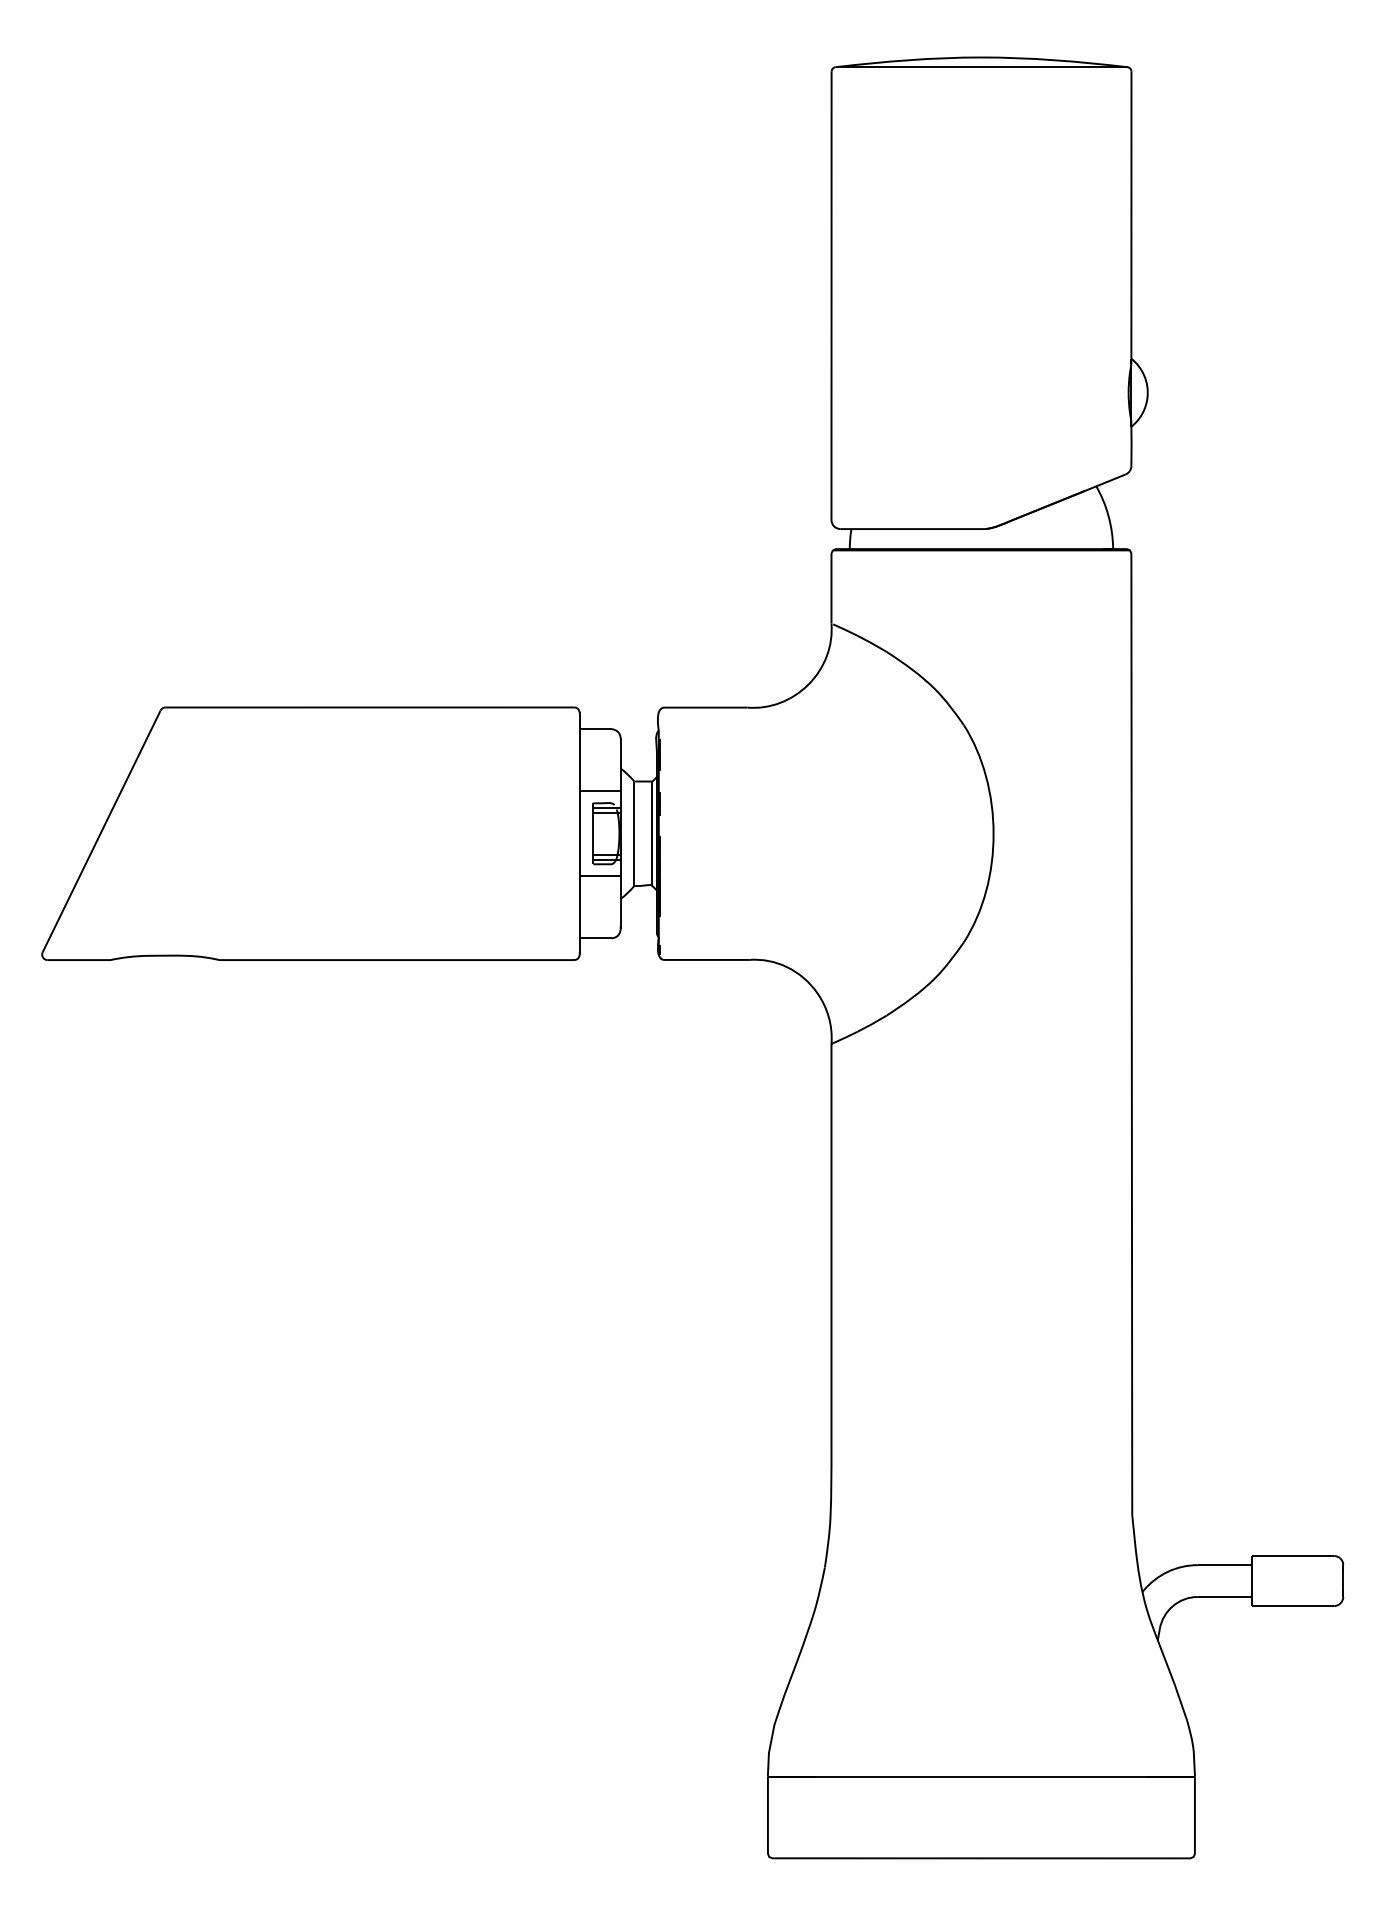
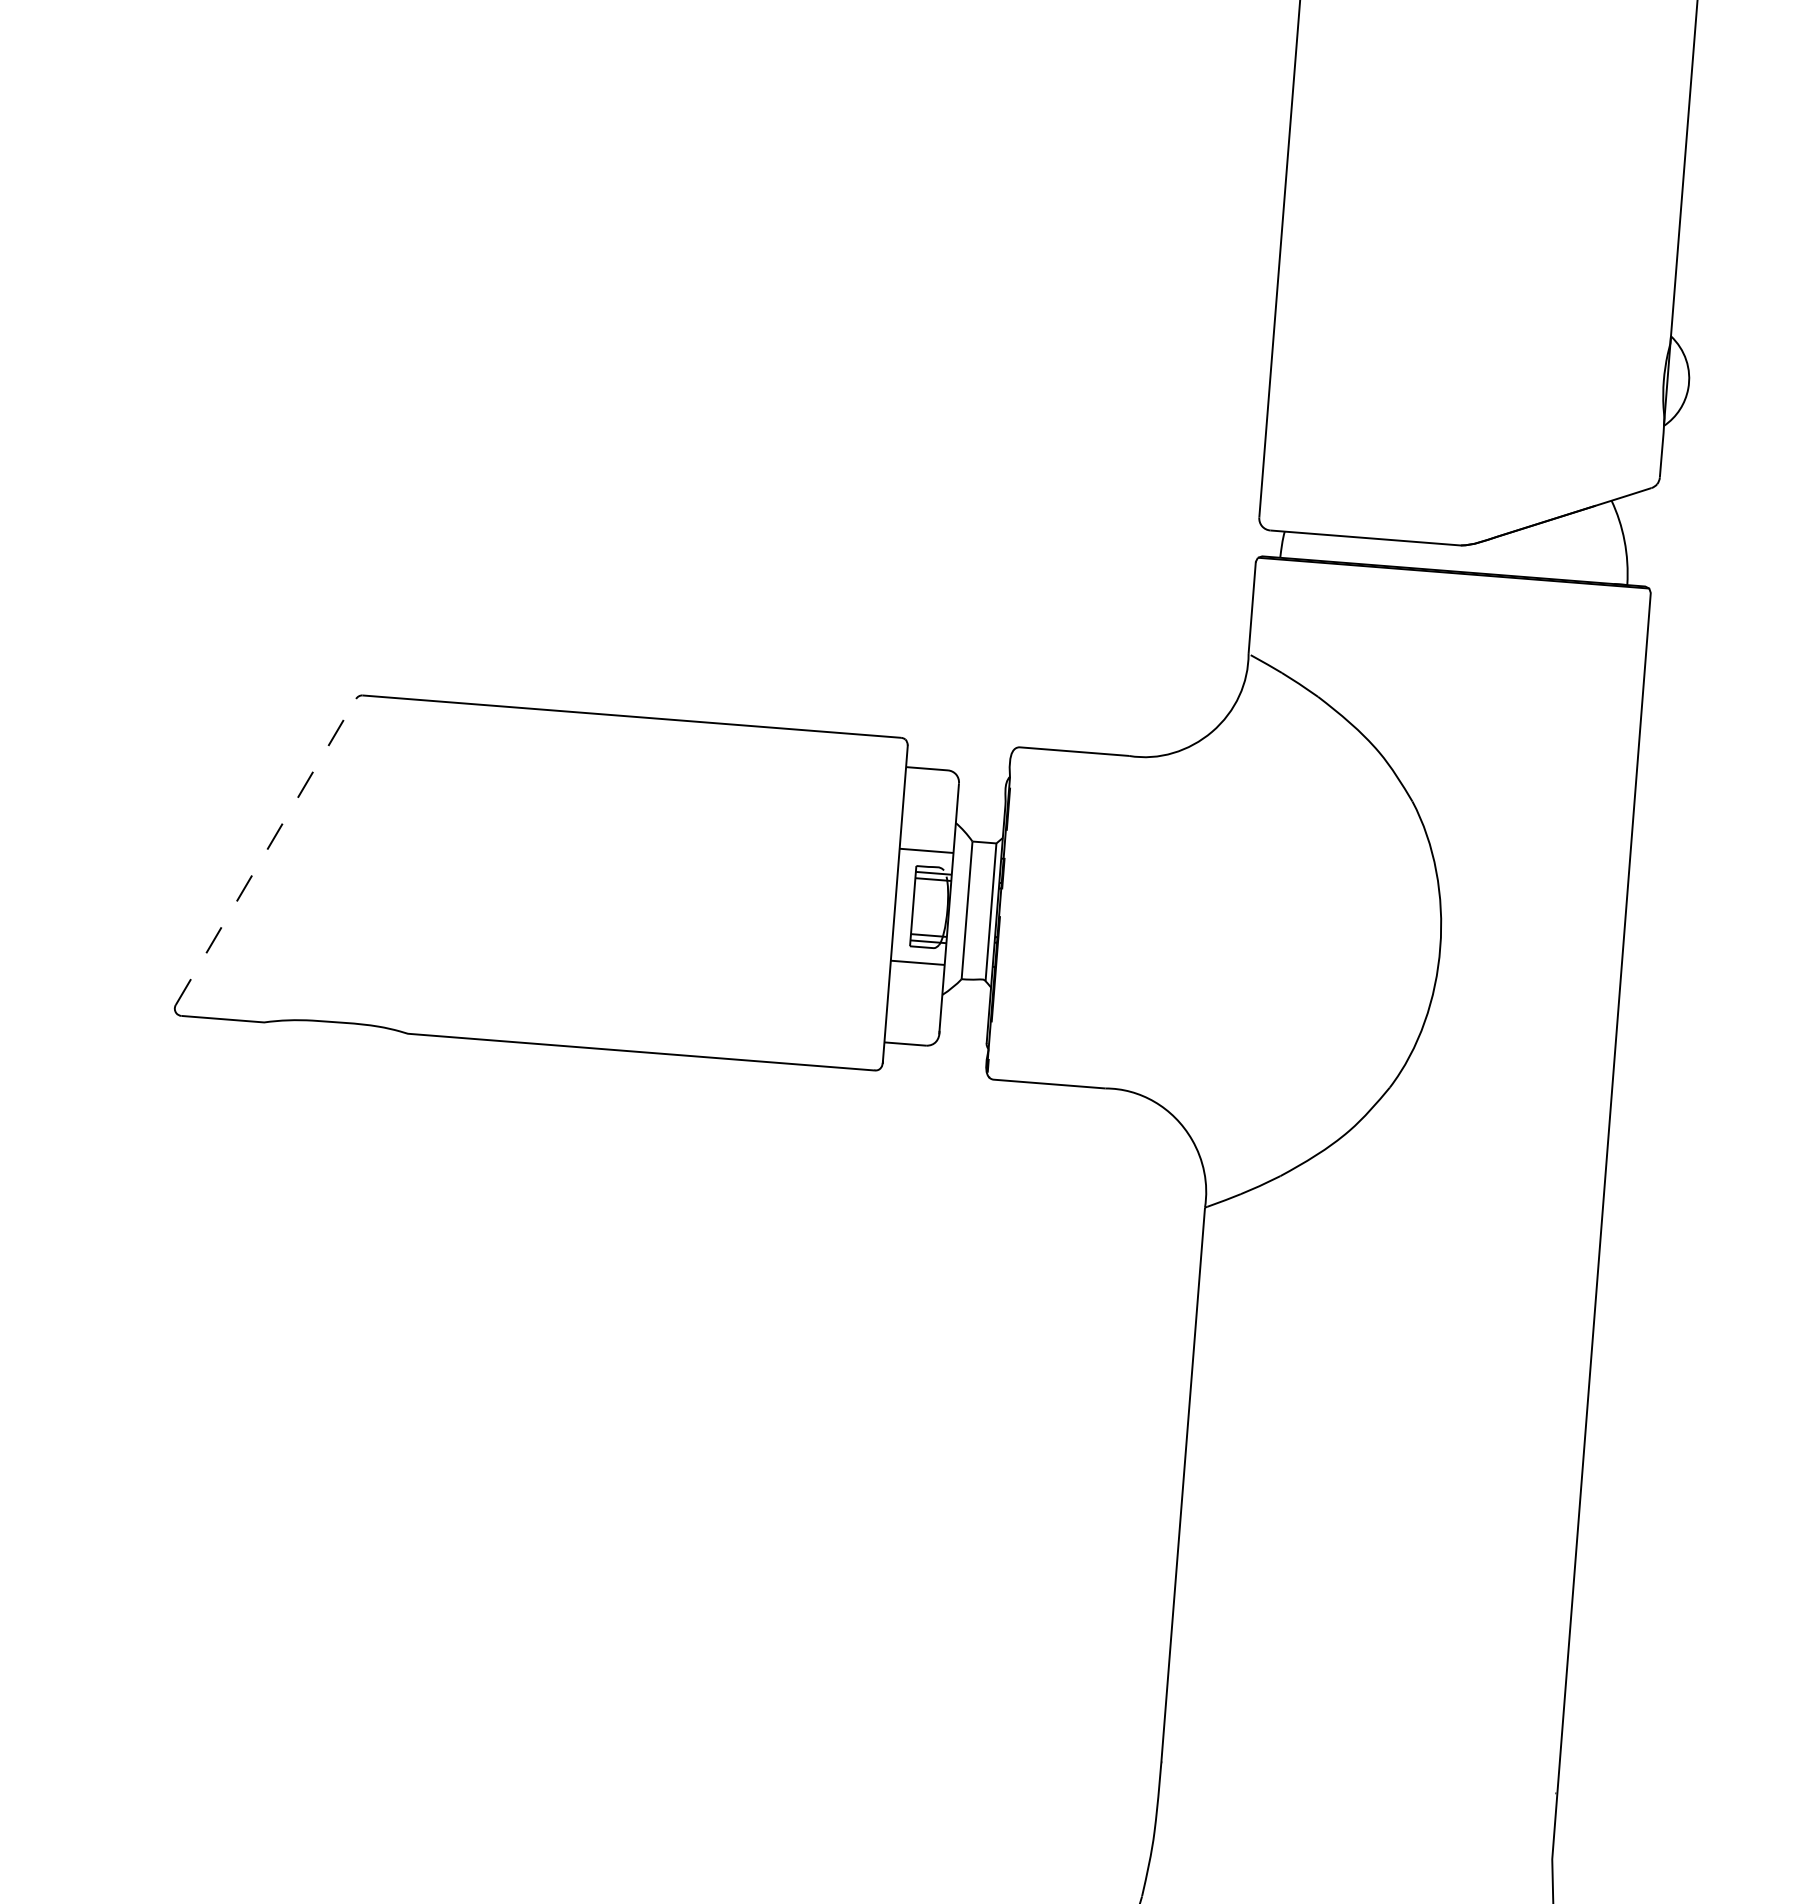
line: (101, 830) -> (265, 850), solid -> dashed

